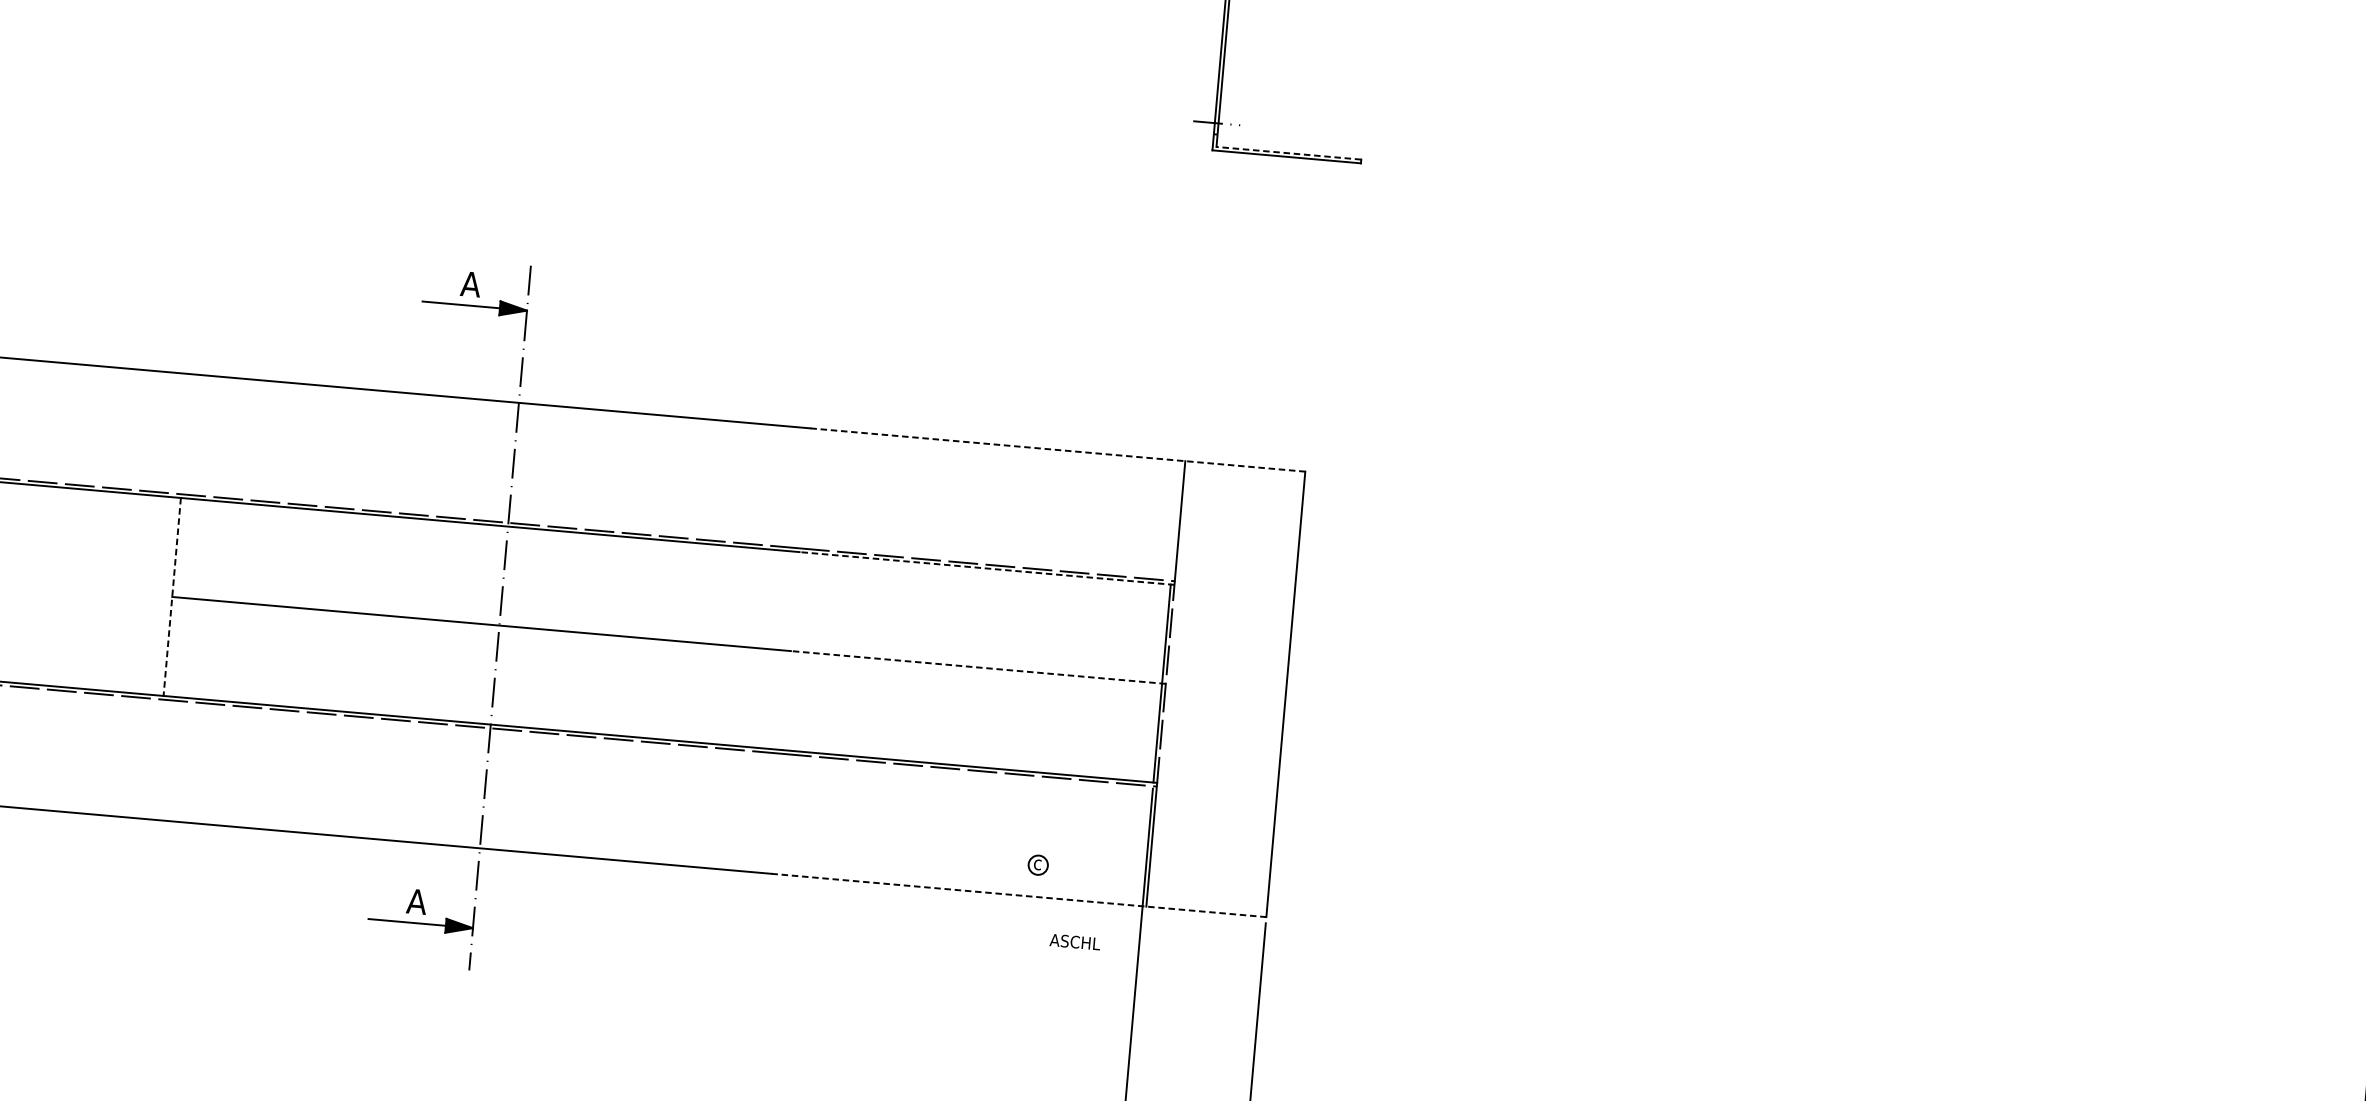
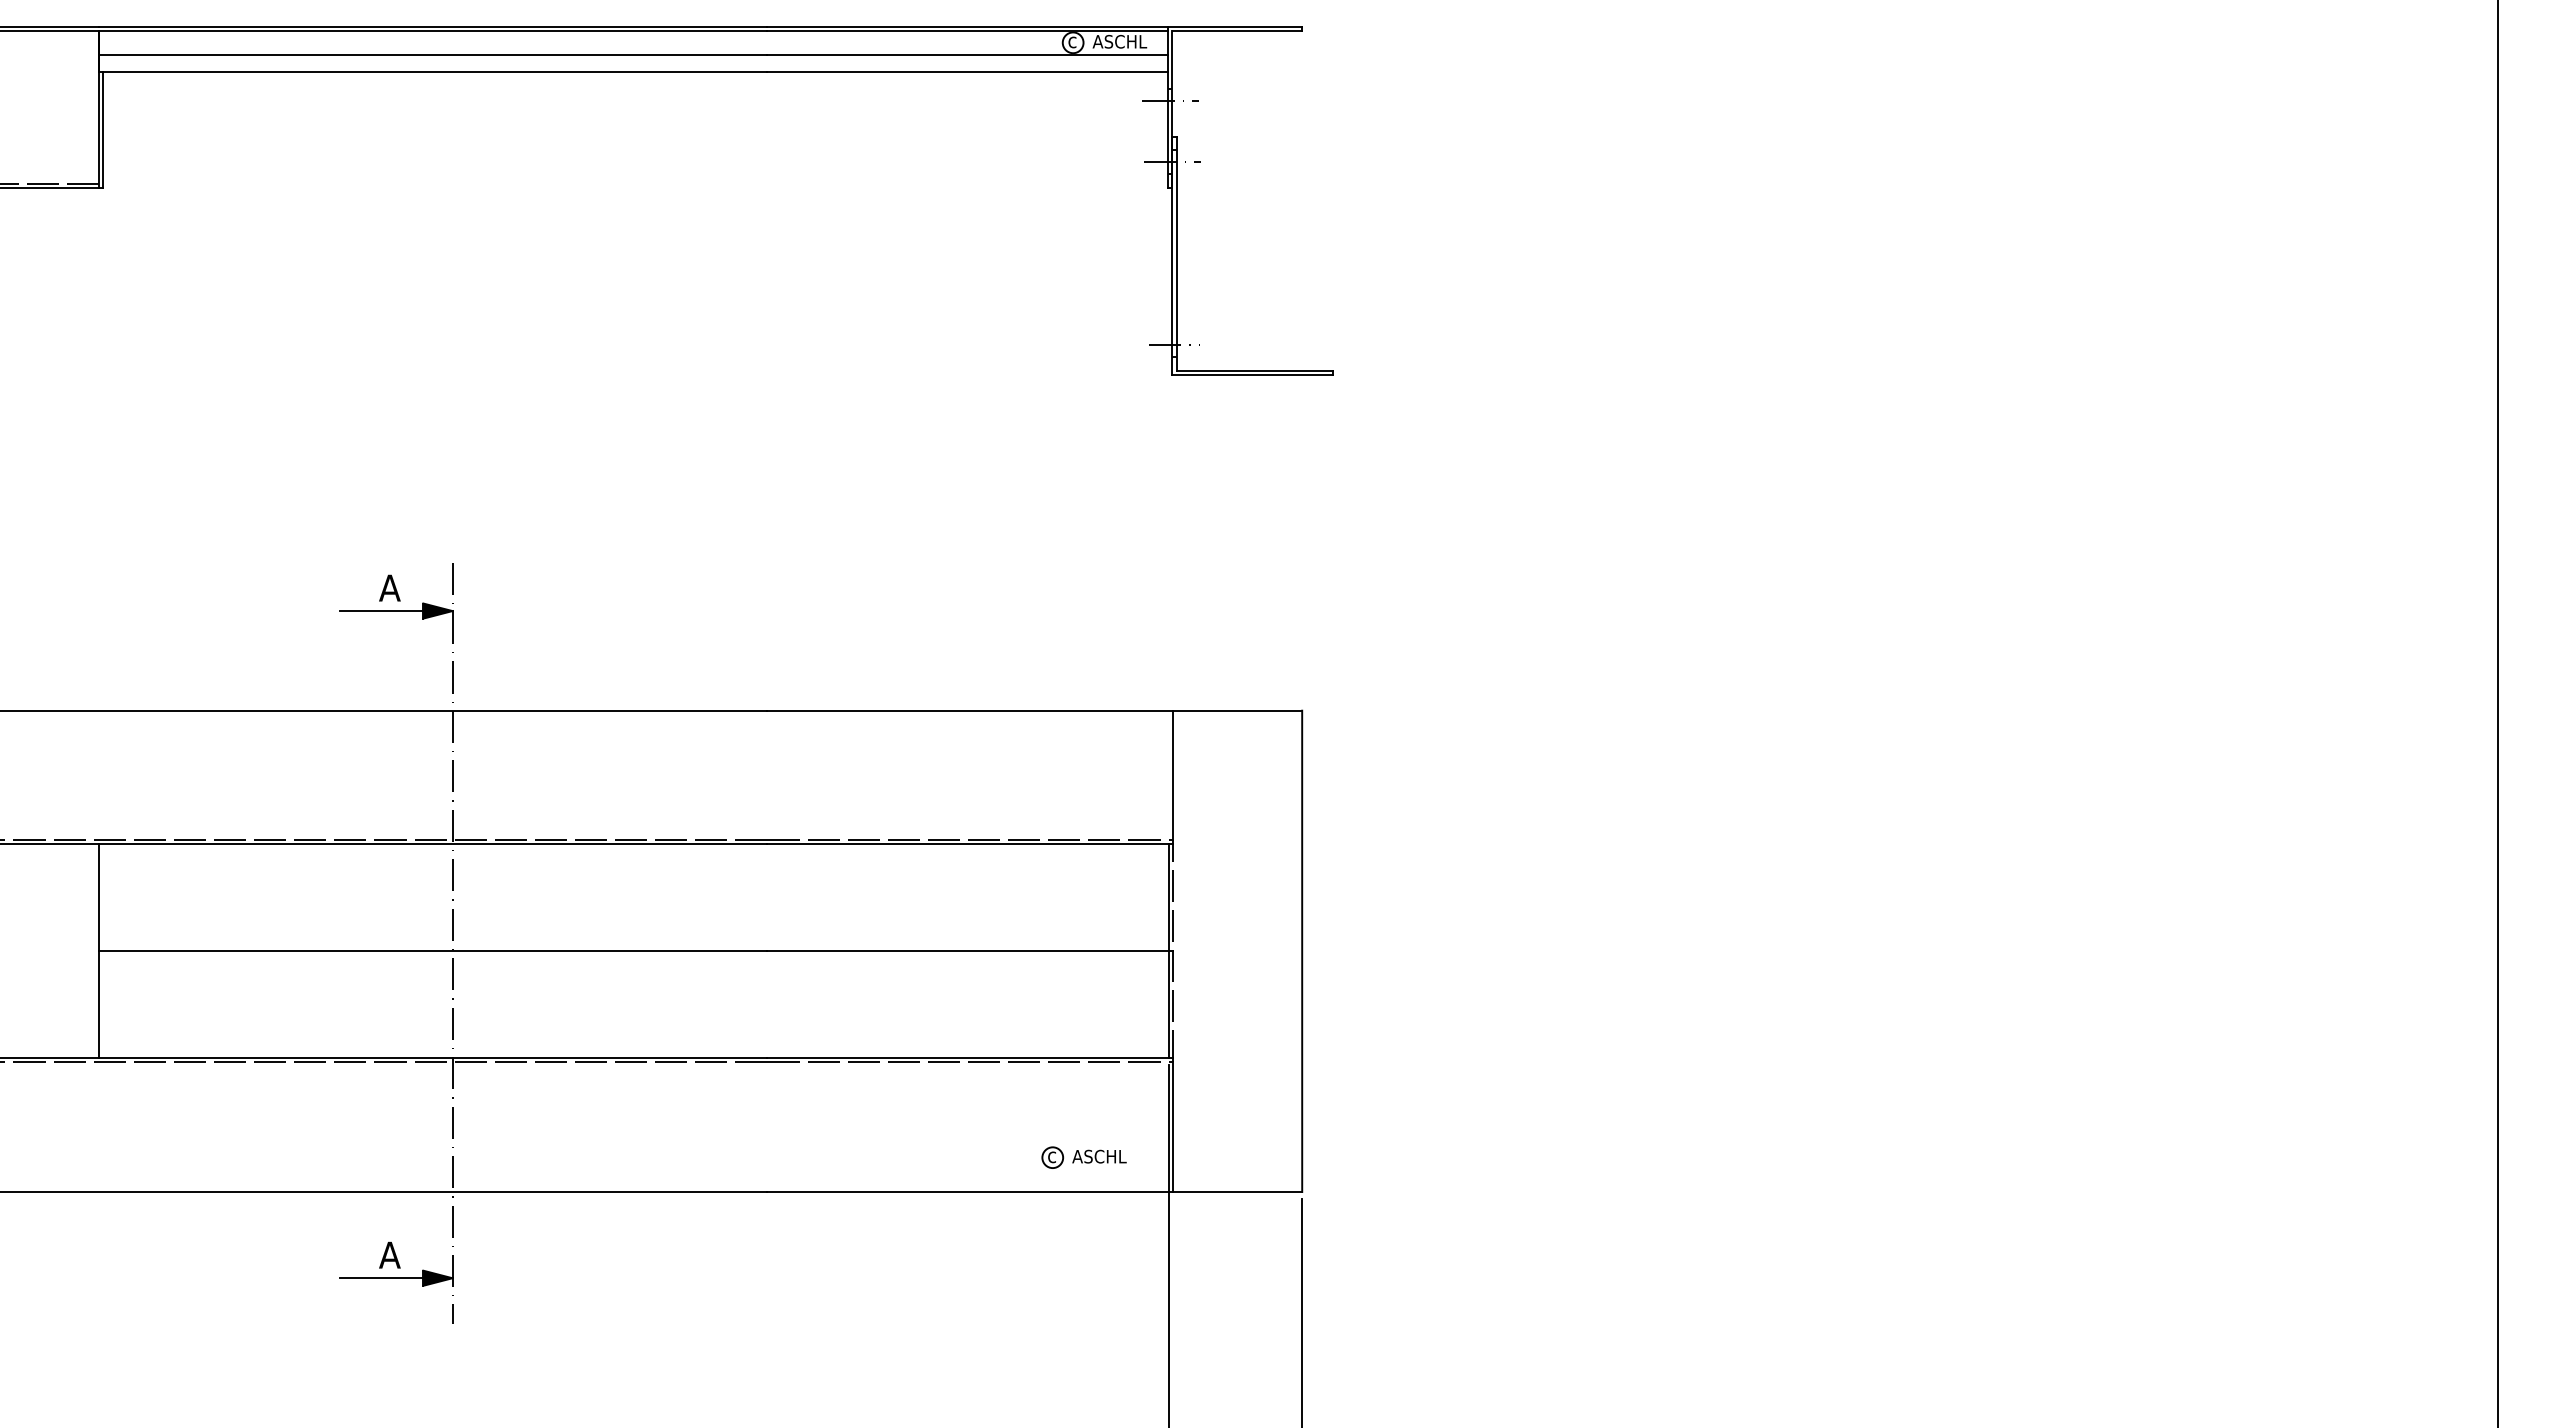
line: (1288, 152) -> (1254, 370), dashed -> solid
line: (1058, 449) -> (1035, 710), dashed -> solid
line: (987, 568) -> (970, 844), dashed -> solid
line: (172, 597) -> (99, 951), dashed -> solid
line: (978, 667) -> (970, 951), dashed -> solid
line: (1019, 895) -> (1035, 1191), dashed -> solid
text: (1075, 941) -> (1099, 1156), moved

